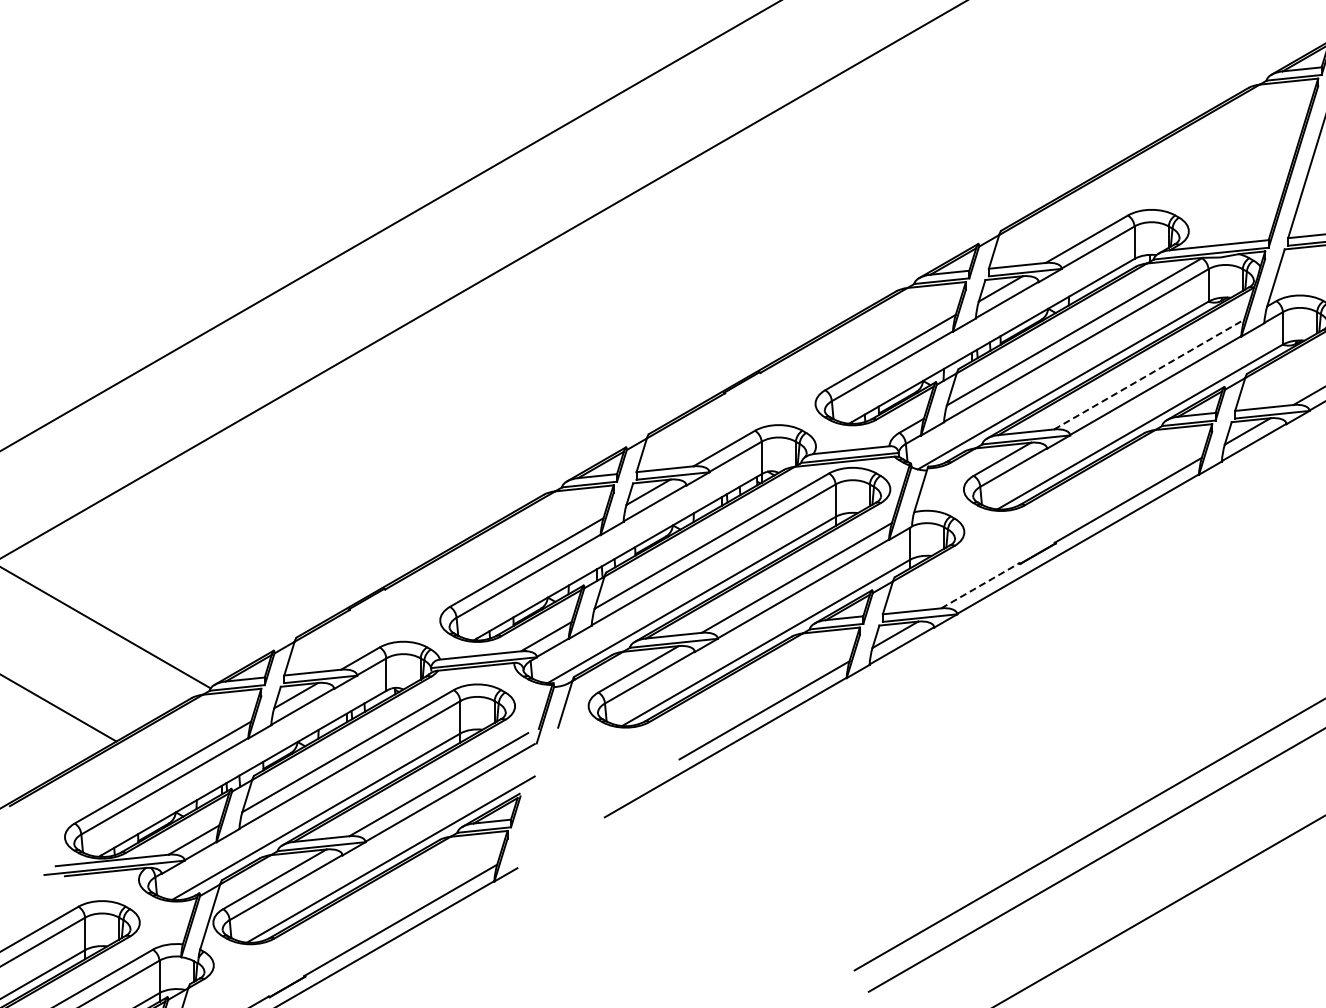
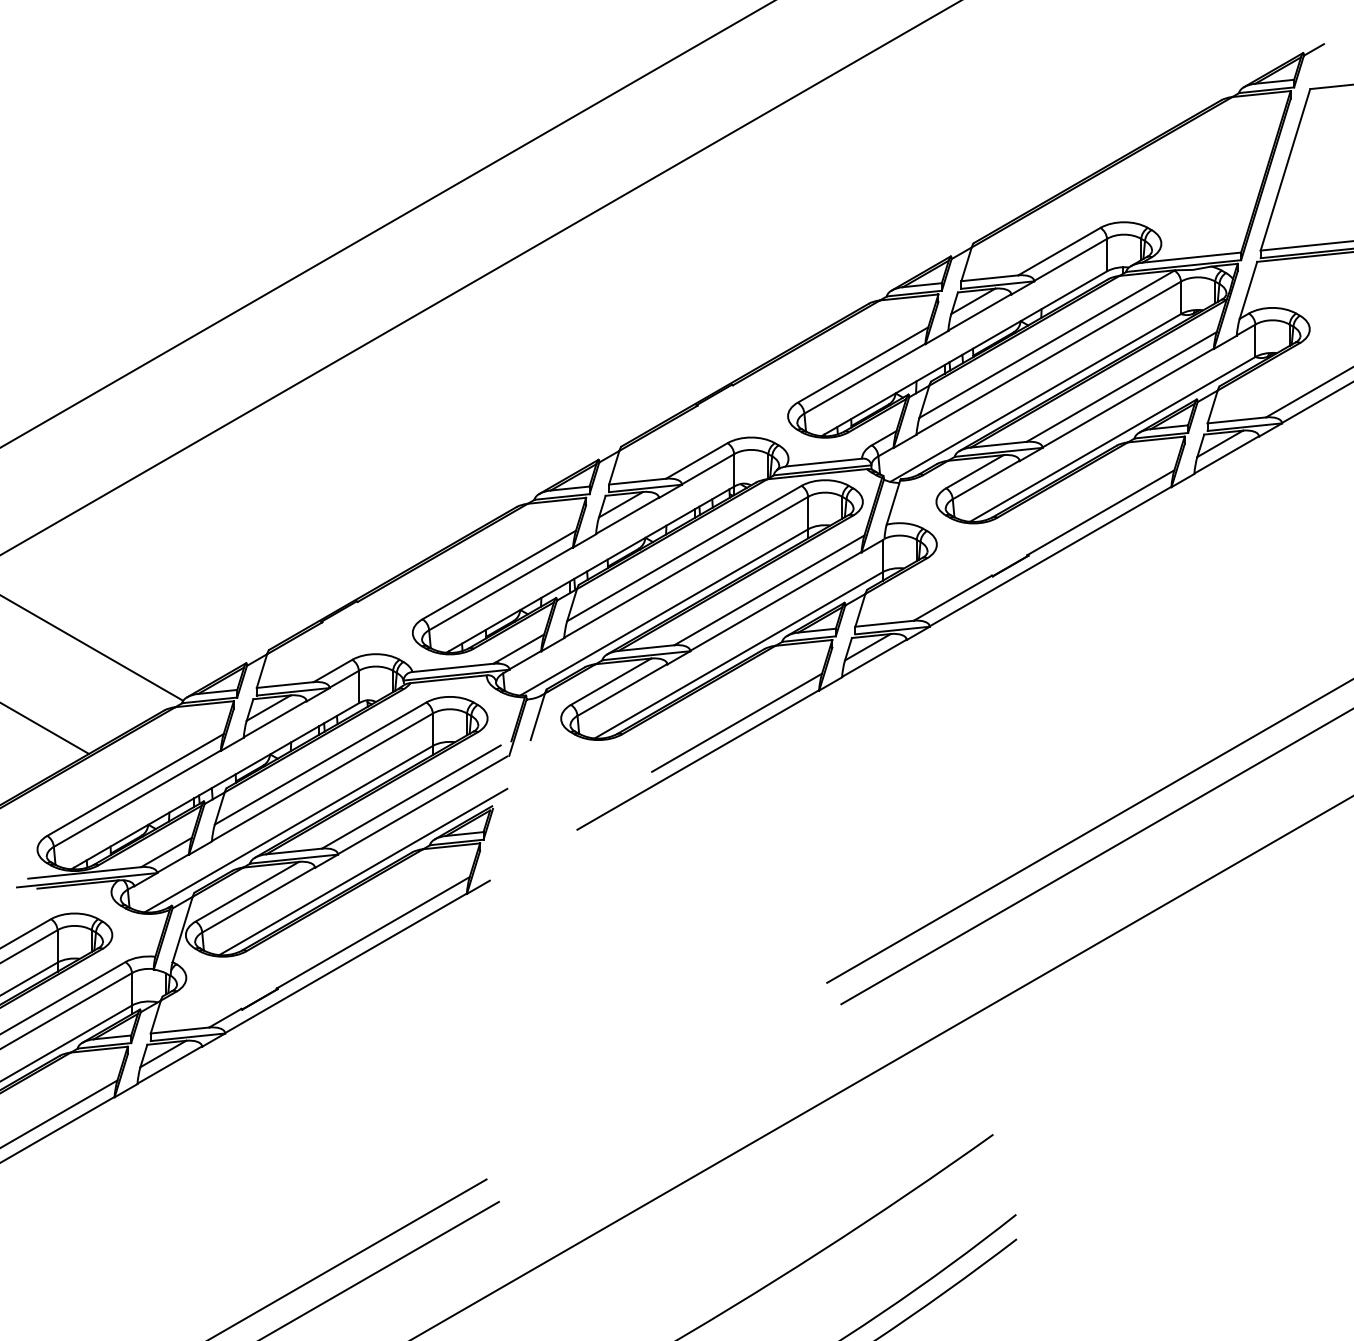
line: (1148, 375) -> (1121, 387), dashed -> solid
line: (980, 585) -> (953, 597), dashed -> solid

